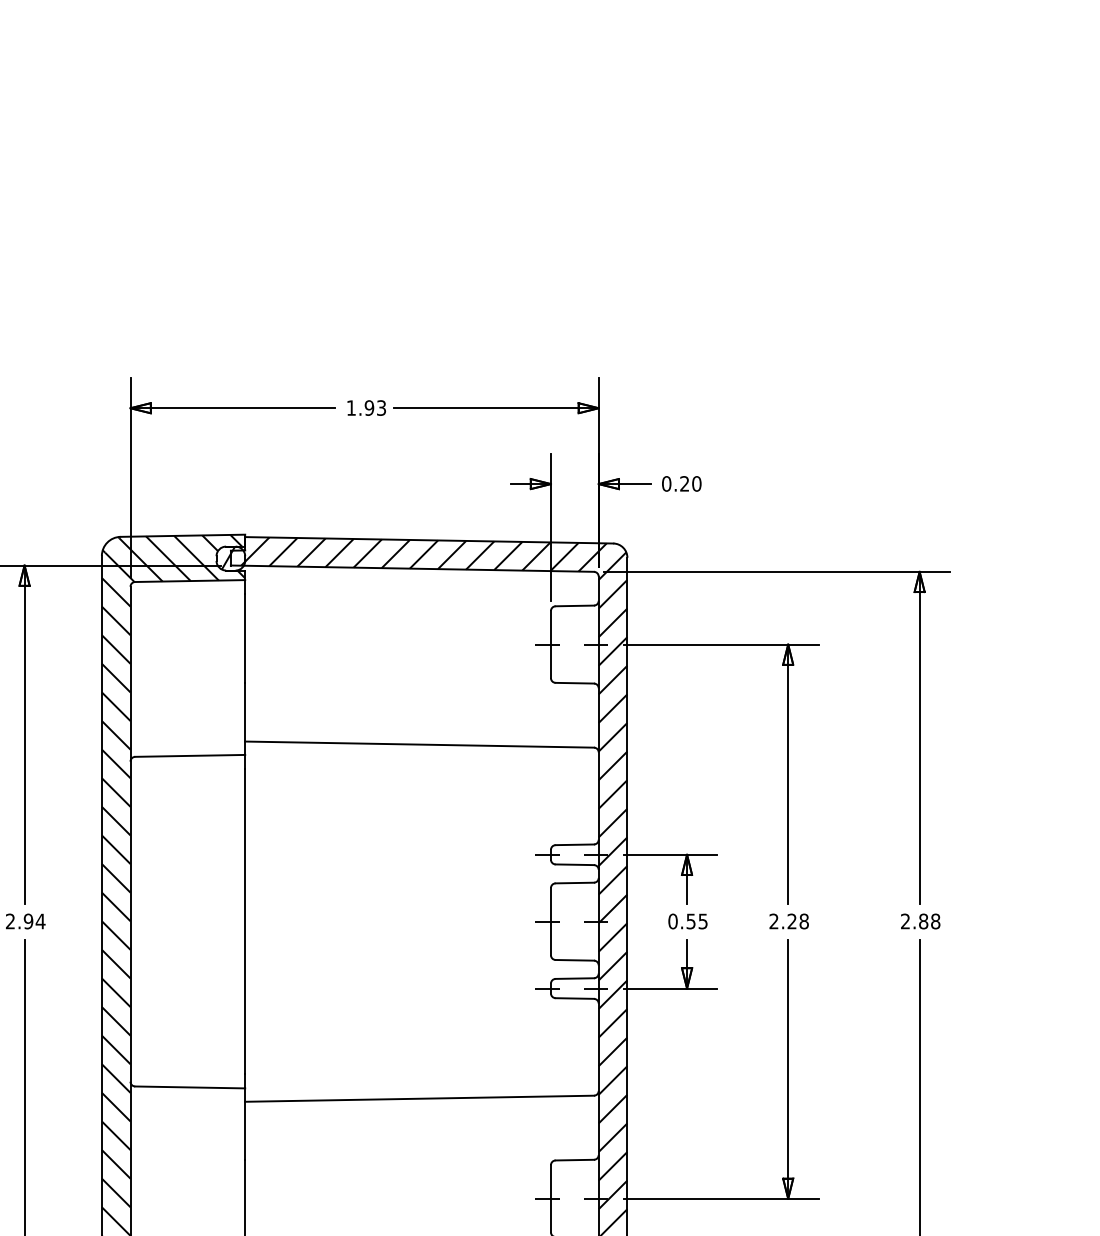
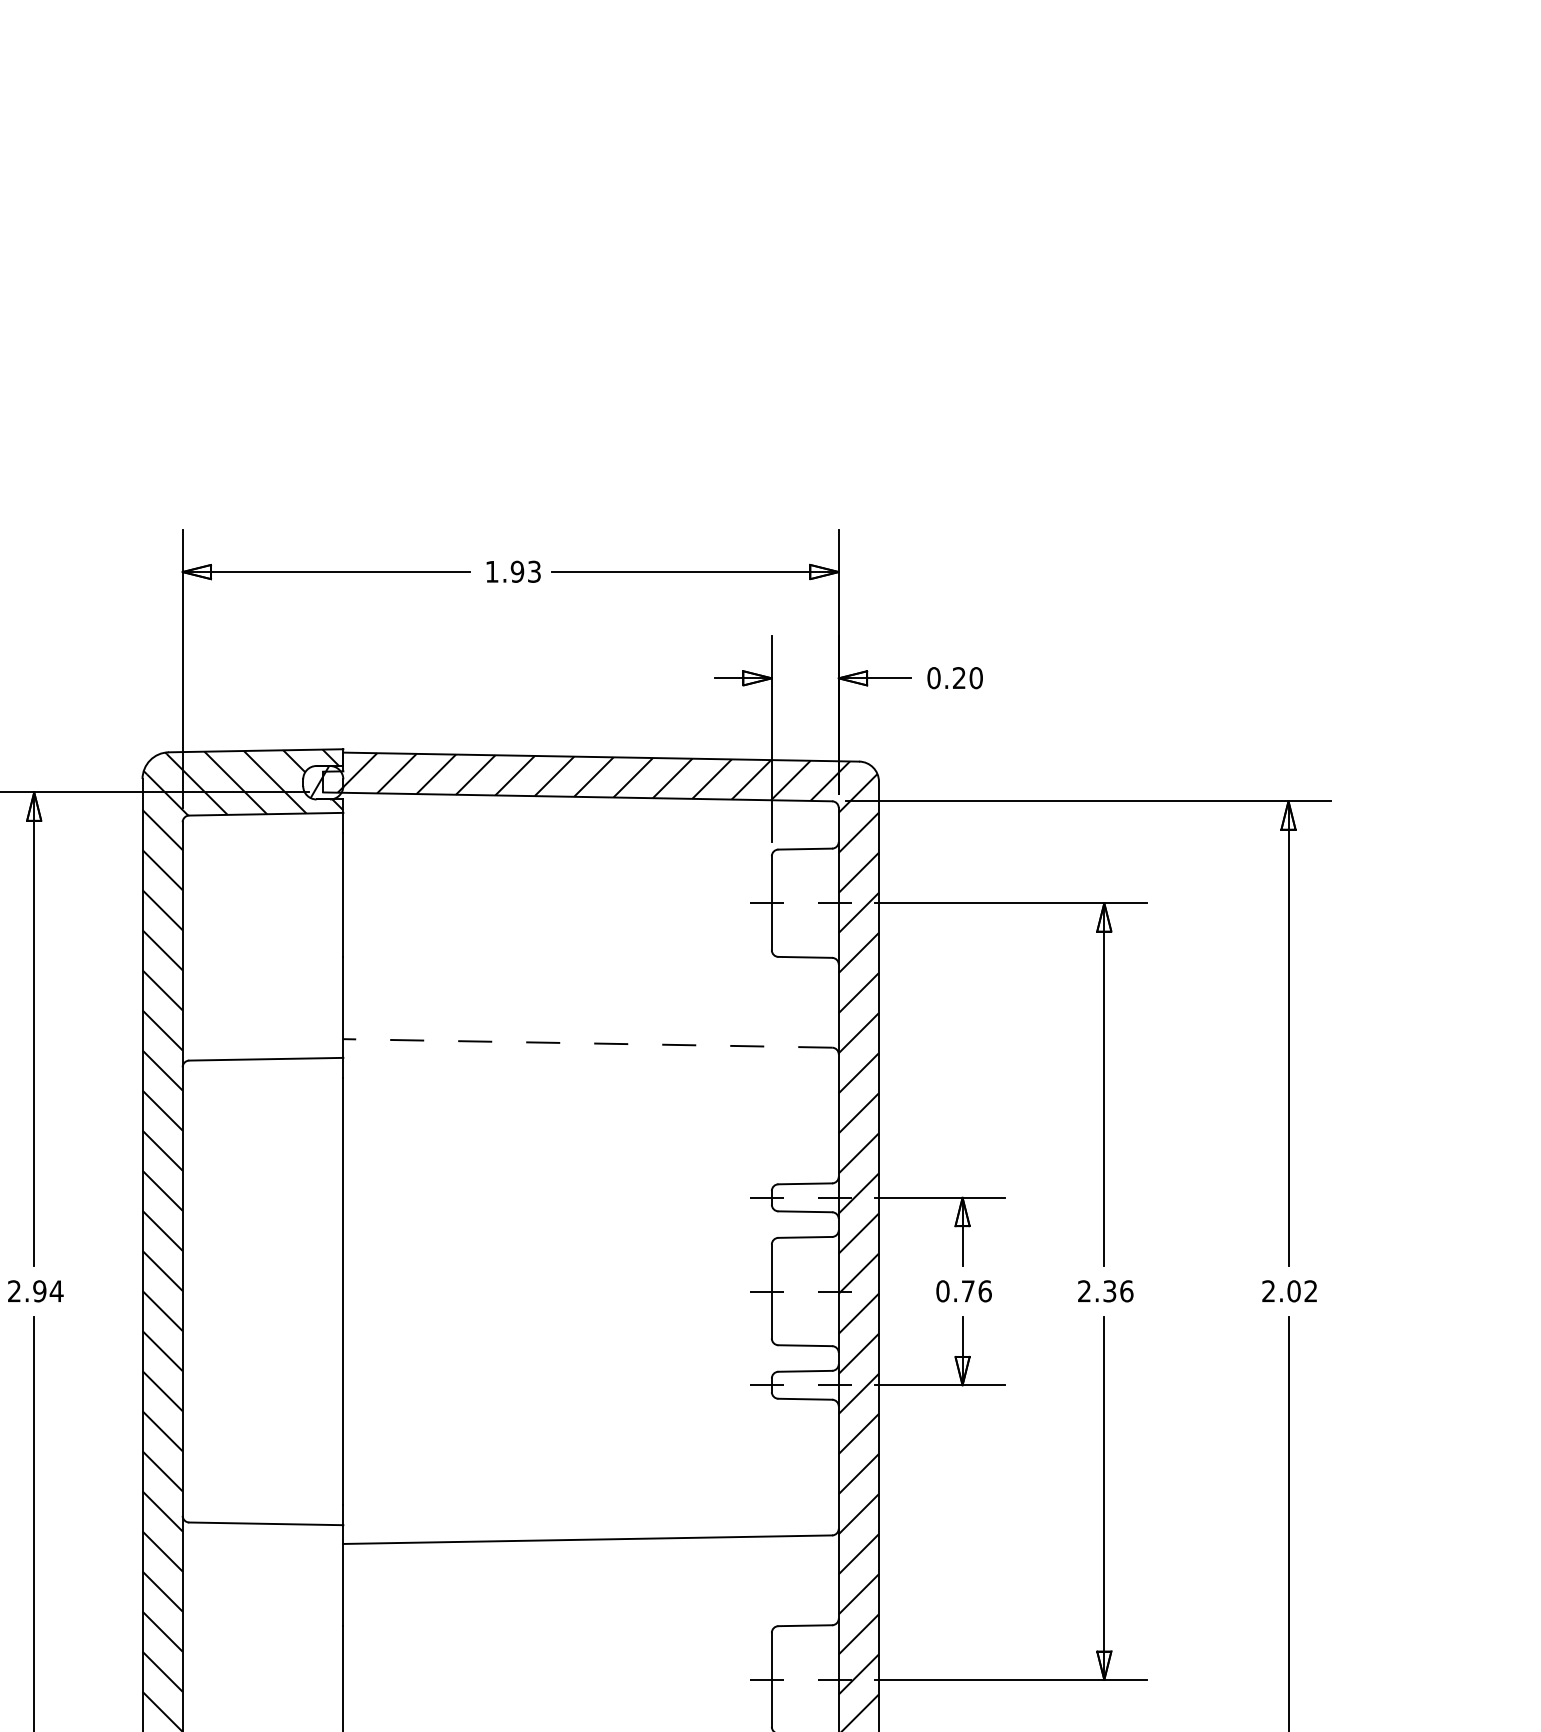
line: (419, 744) -> (587, 1043), solid -> dashed
text: (697, 921) -> (976, 1291), 0.55 -> 0.76
text: (798, 921) -> (1118, 1291), 2.28 -> 2.36
text: (929, 921) -> (1302, 1291), 2.88 -> 2.02

